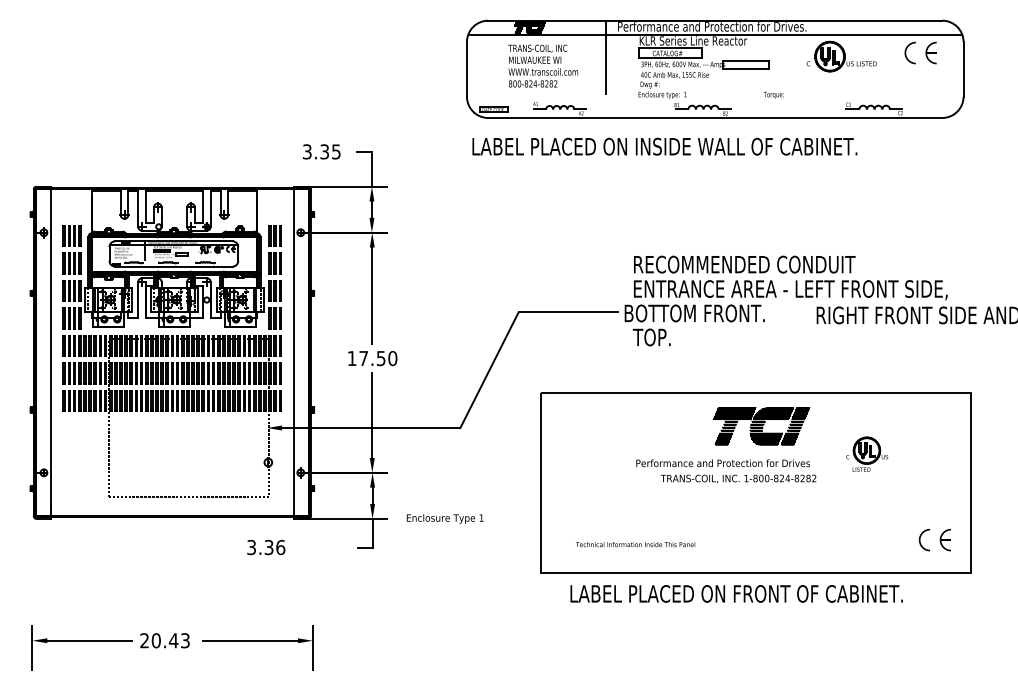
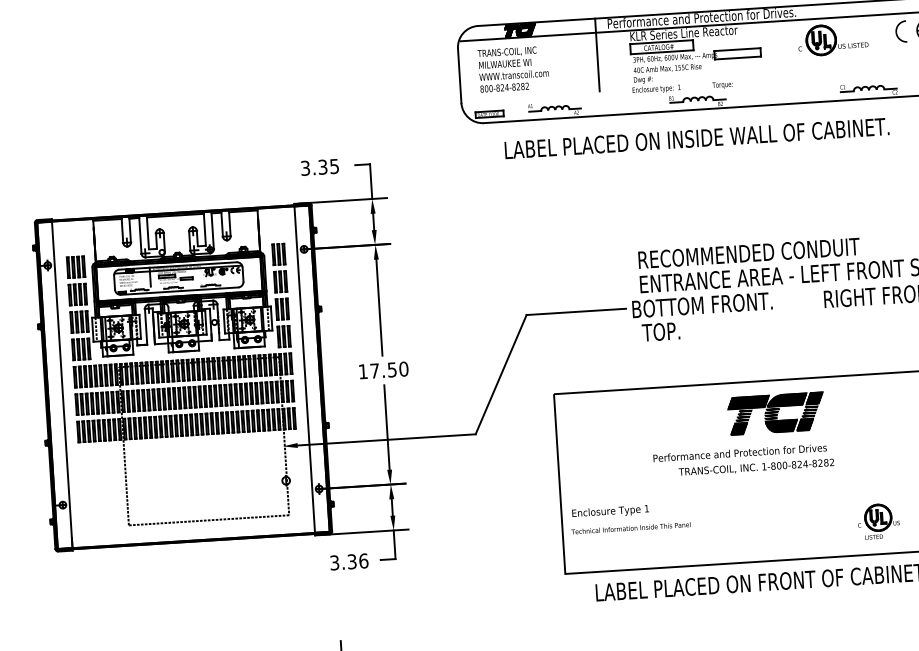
text: (543, 65) -> (513, 68), moved
text: (773, 94) -> (722, 84), moved
text: (664, 146) -> (696, 138), moved
part: (867, 453) -> (879, 520), moved
text: (444, 518) -> (609, 511), moved
text: (635, 544) -> (630, 528), moved
text: (266, 547) -> (349, 561), moved

